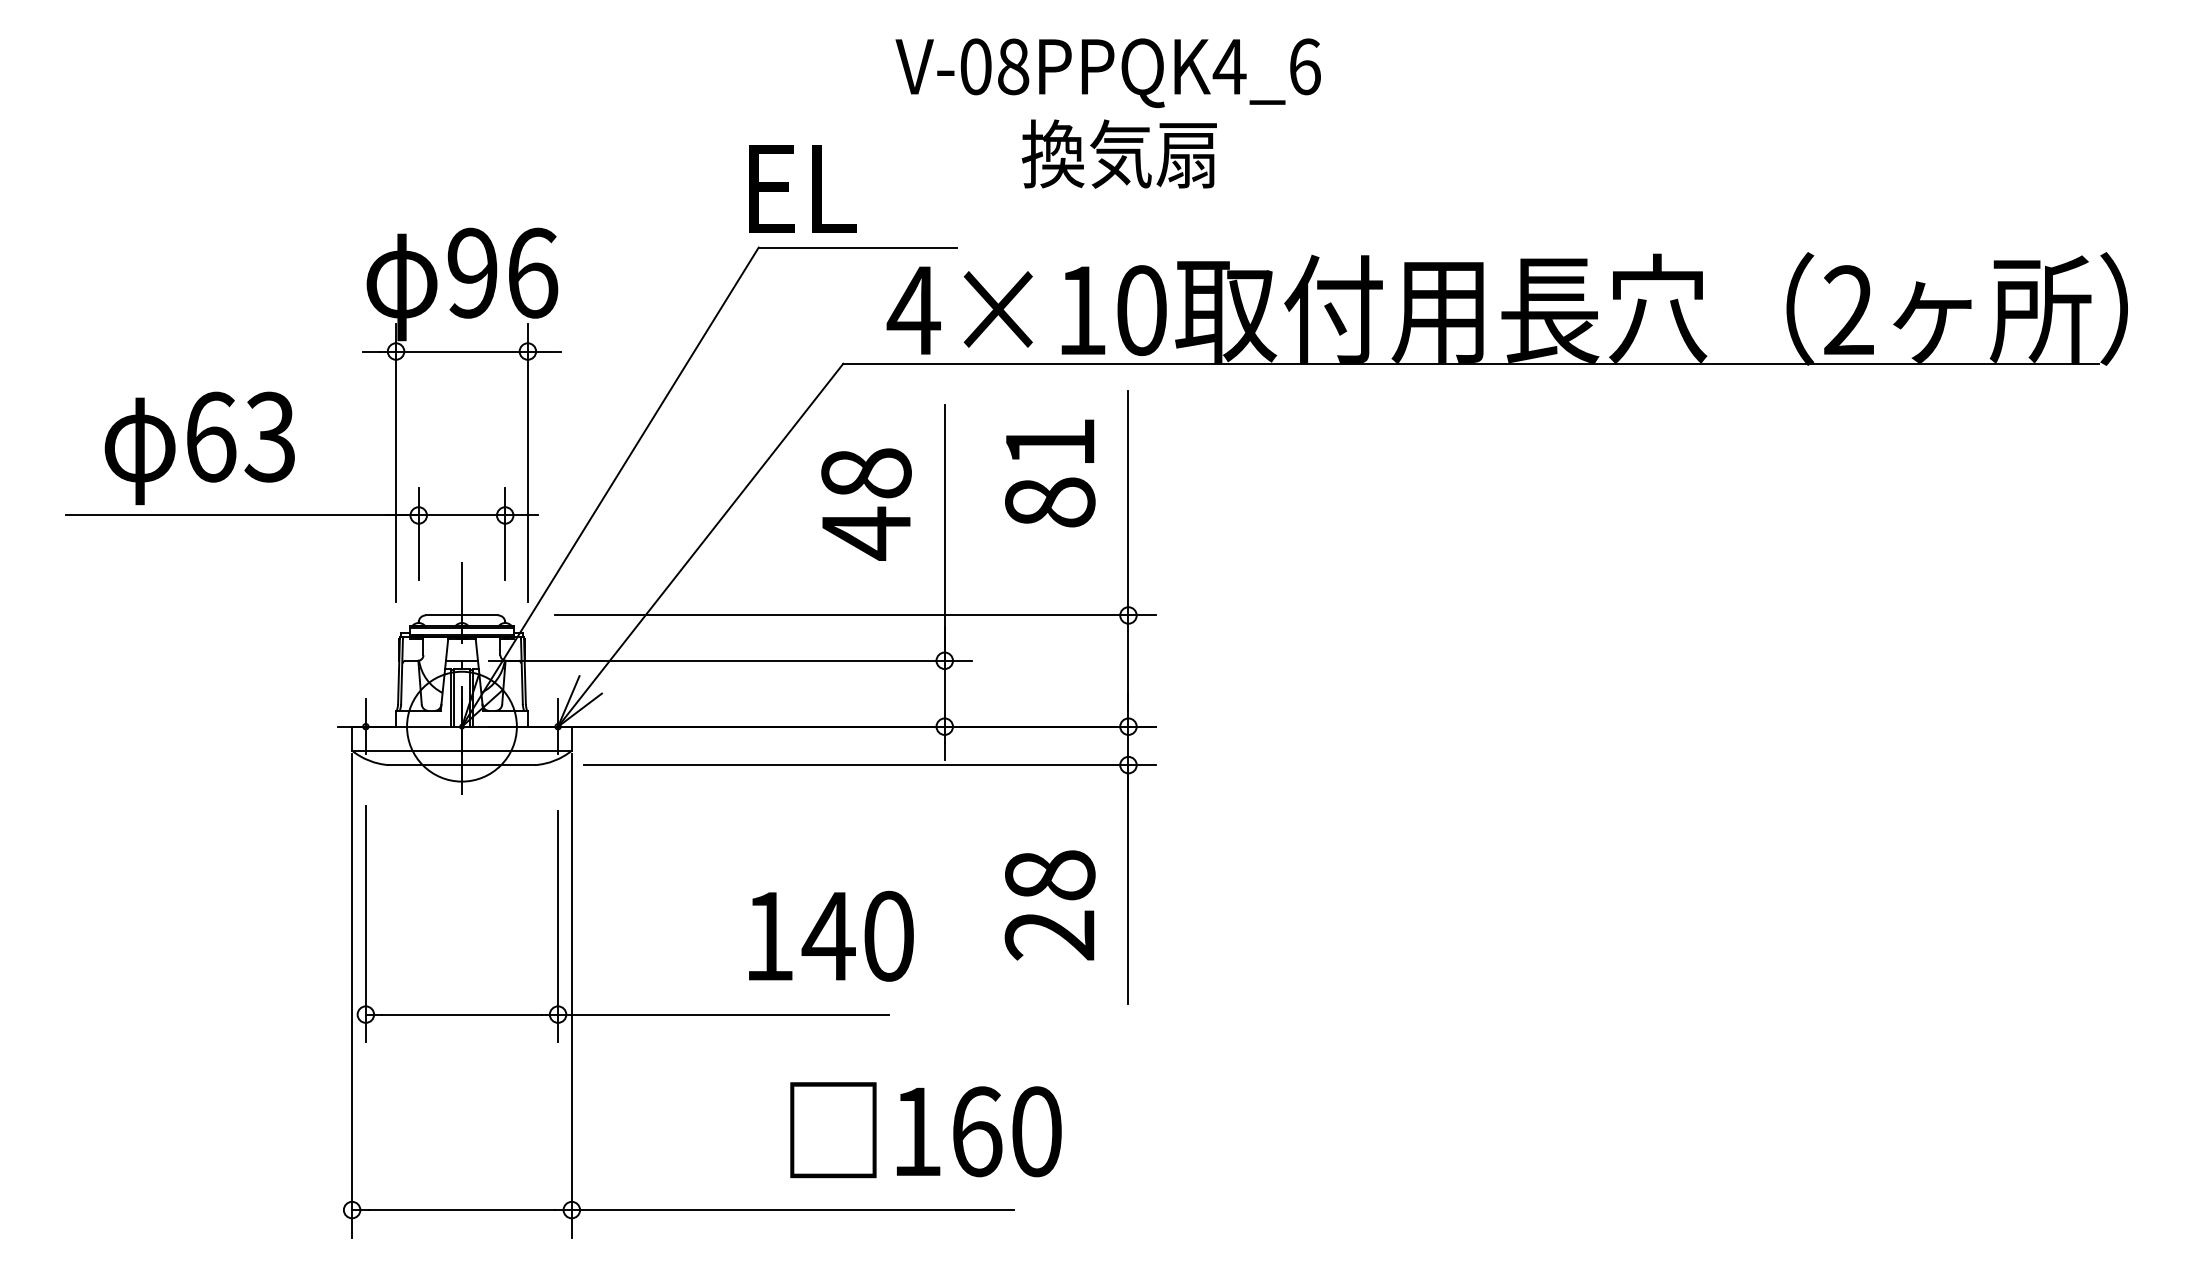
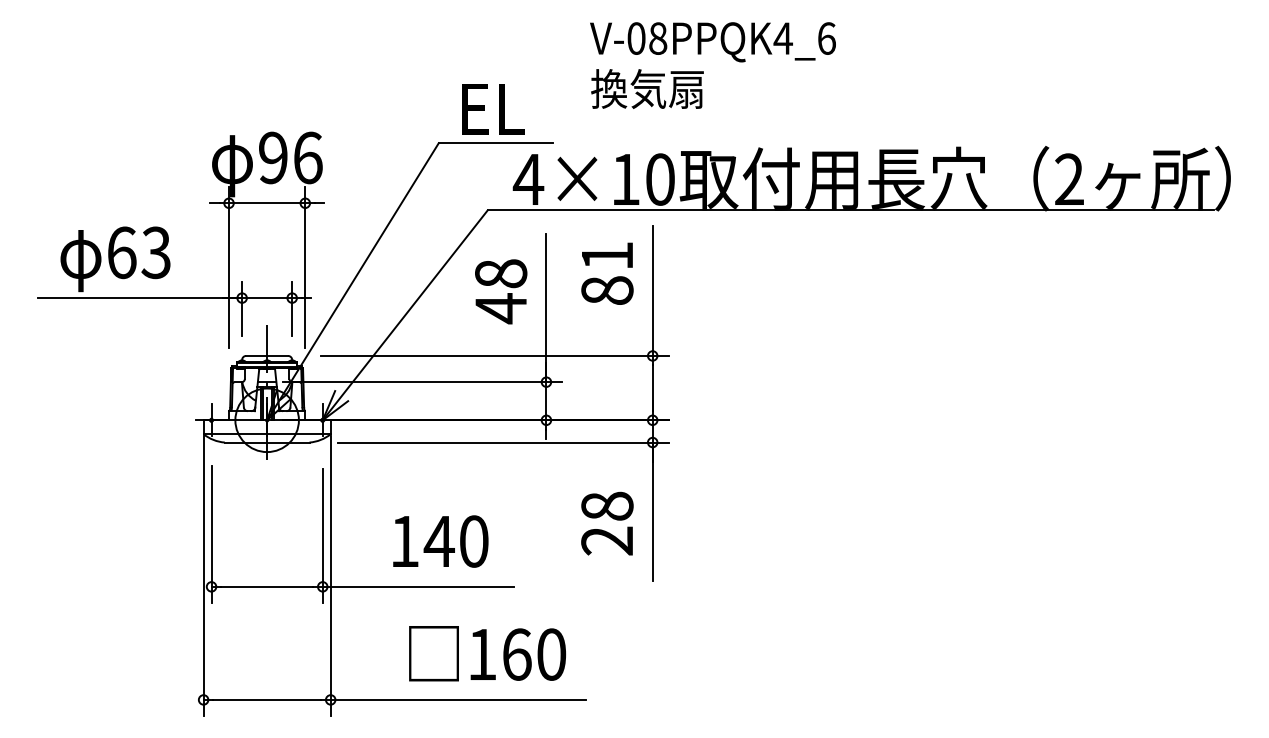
text: (1107, 73) -> (712, 42), moved
text: (803, 189) -> (493, 109), moved
text: (830, 936) -> (440, 541), moved
text: (925, 1129) -> (487, 653), moved

